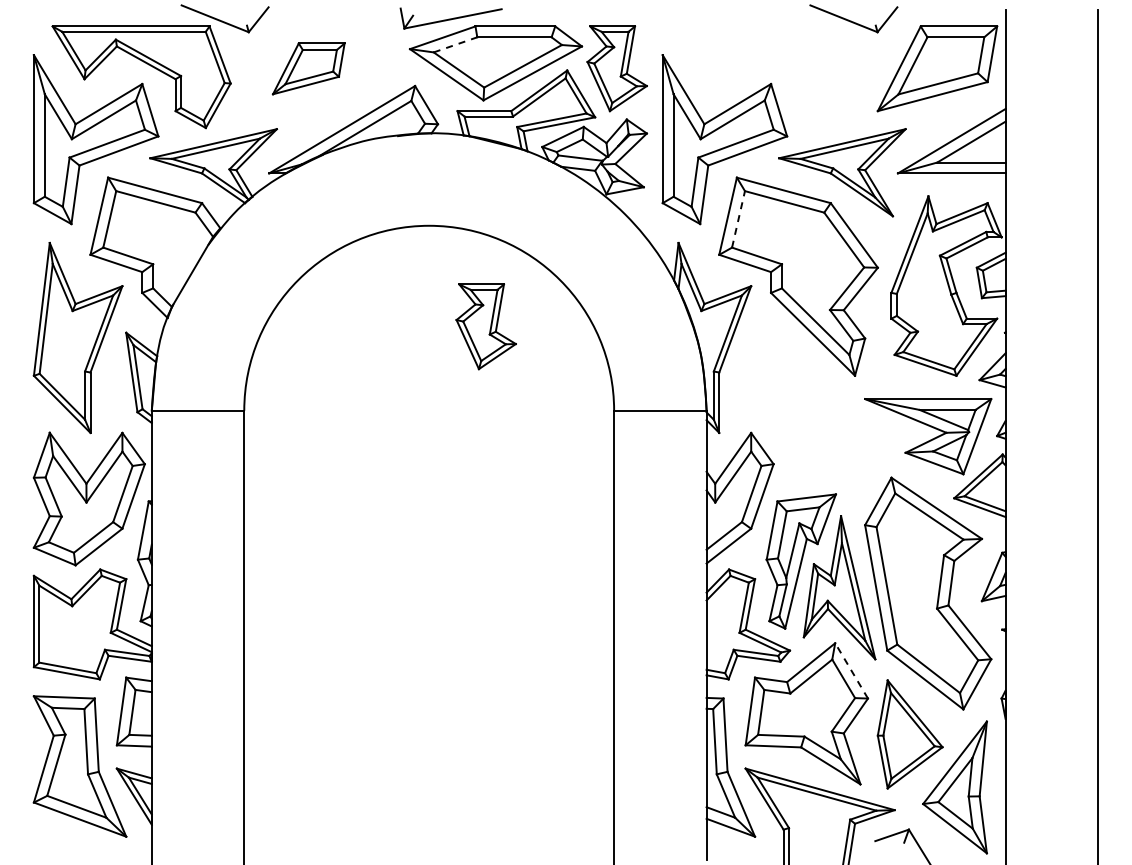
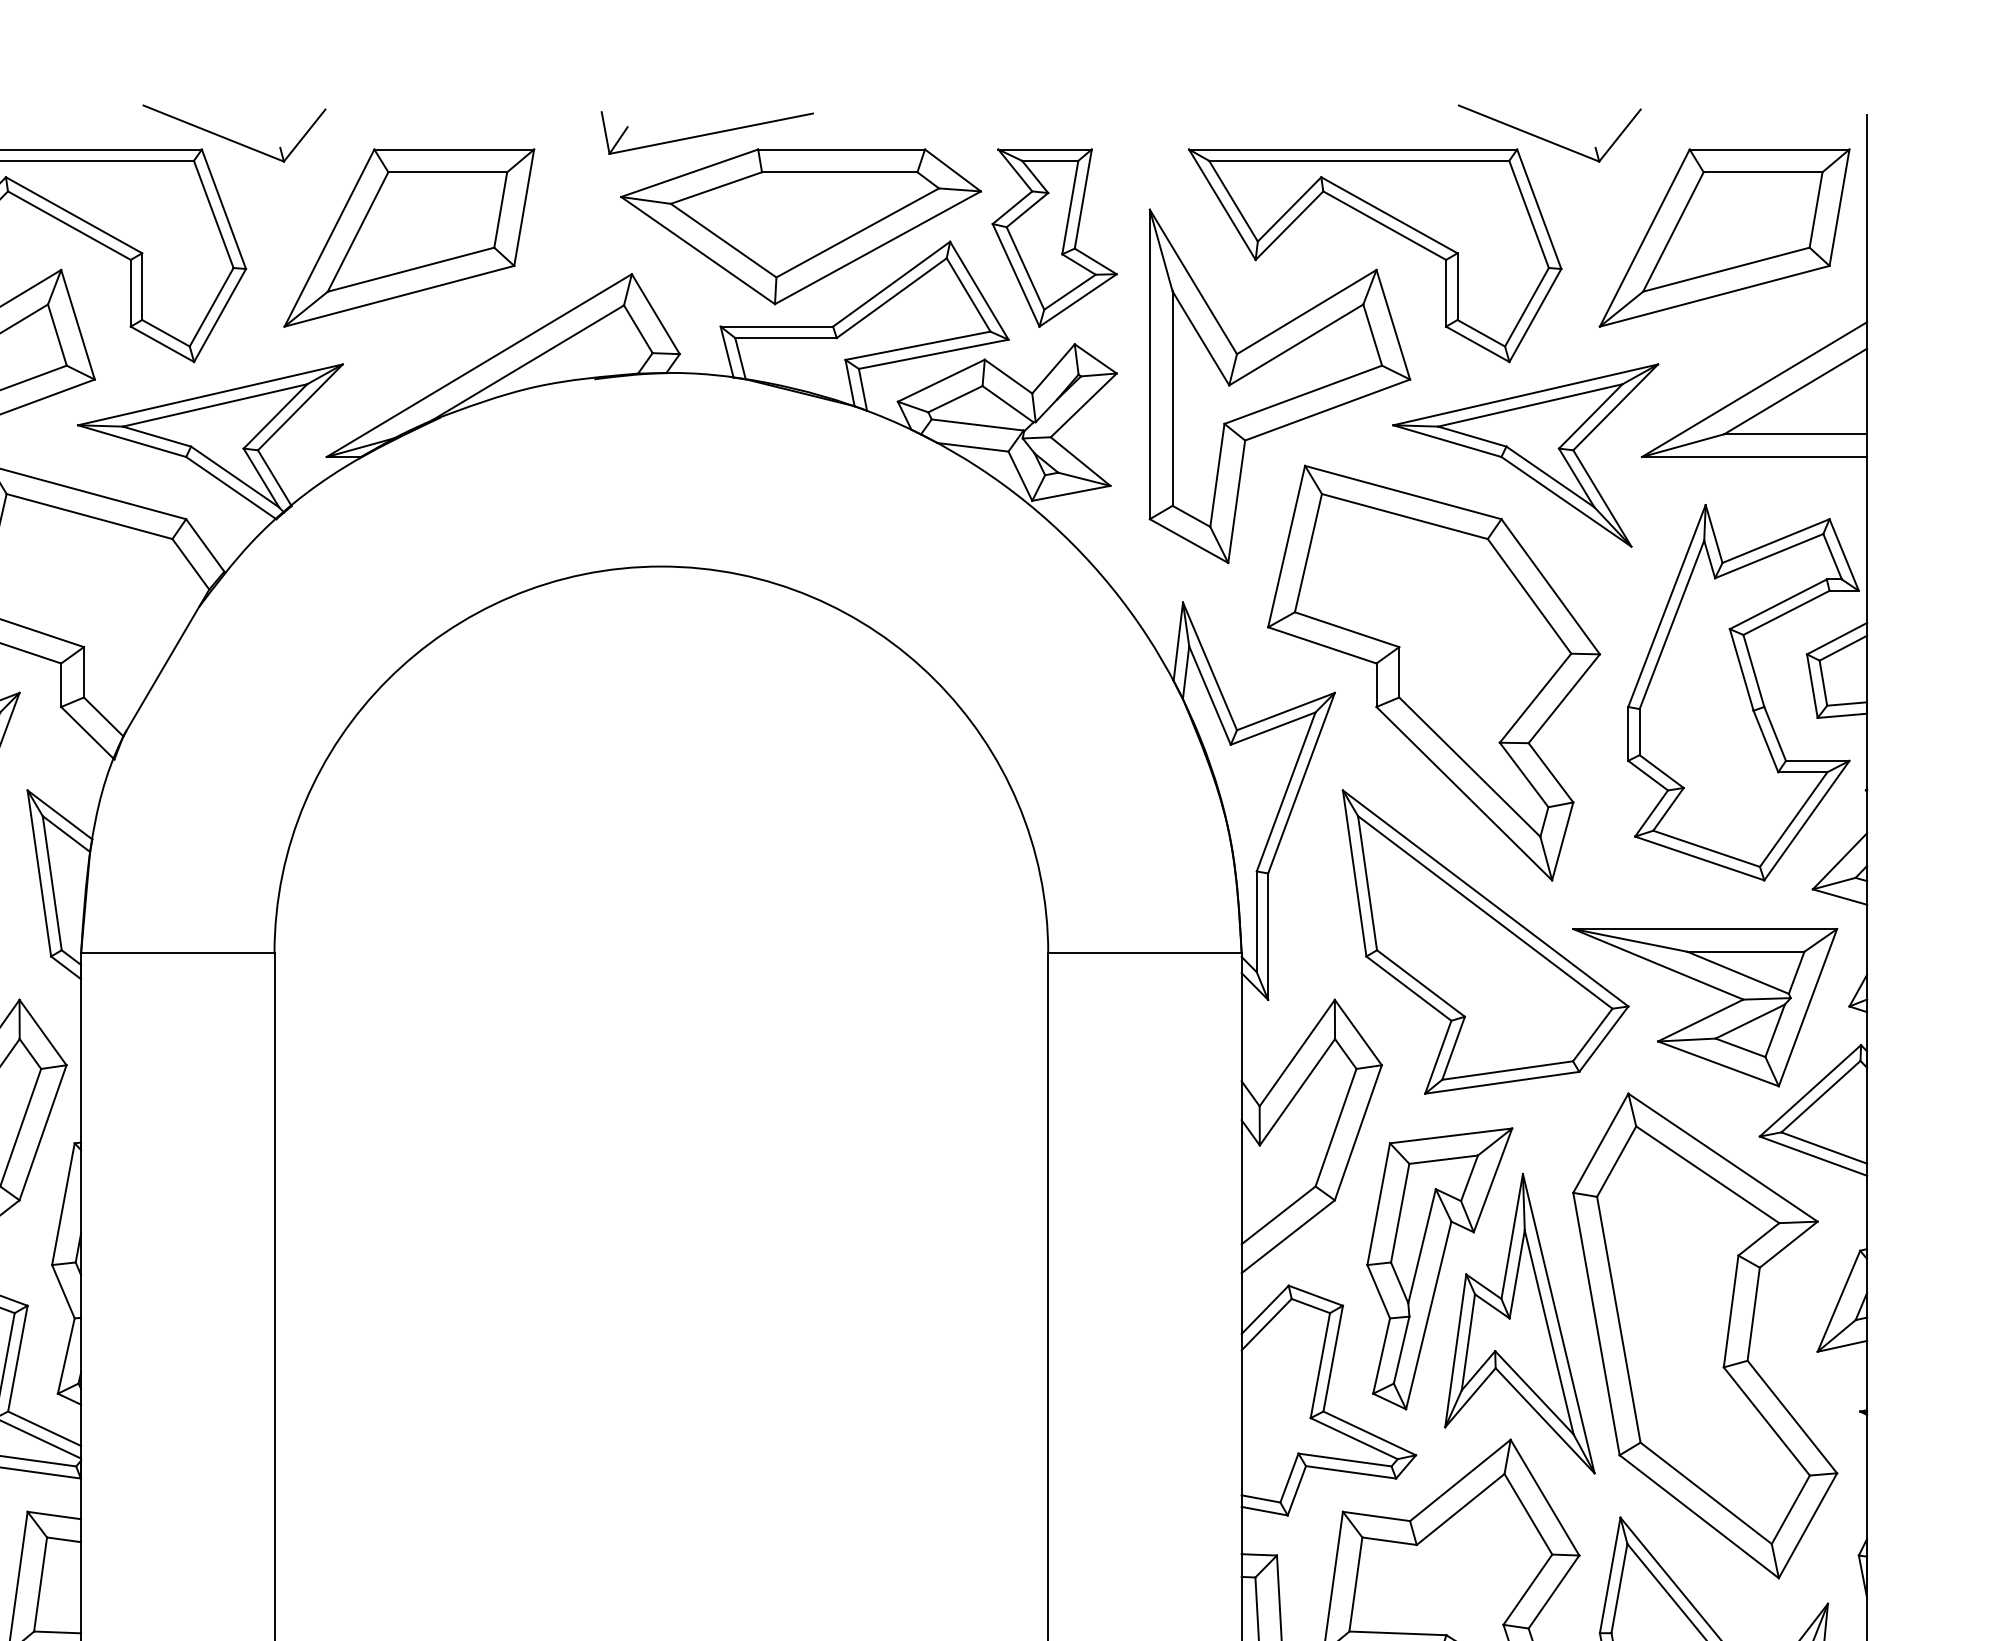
line: (455, 44) -> (716, 187), dashed -> solid
part: (777, 65) -> (1389, 231), added
part: (308, 68) -> (408, 237), size x1.67
line: (738, 219) -> (1308, 553), dashed -> solid
part: (485, 326) -> (779, 777), removed
part: (822, 404) -> (1484, 940), added
line: (851, 670) -> (1544, 1496), dashed -> solid

